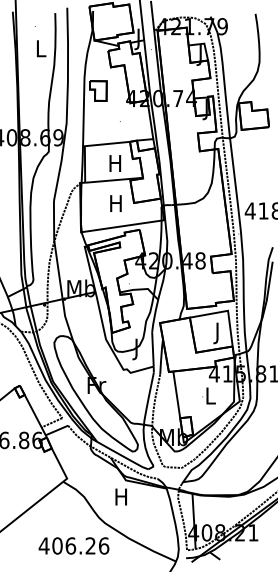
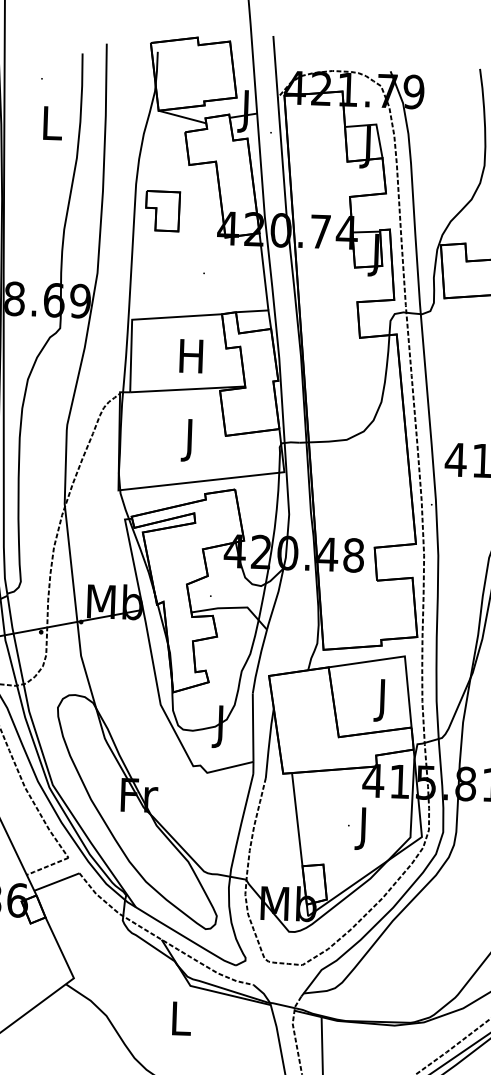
text: (115, 205) -> (188, 439), H -> J
text: (210, 398) -> (363, 829), L -> J
text: (120, 496) -> (178, 1017), H -> L

